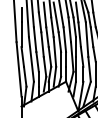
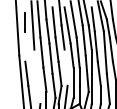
line: (21, 34) -> (25, 46), removed
line: (54, 51) -> (65, 67), removed
line: (30, 59) -> (36, 76), removed

